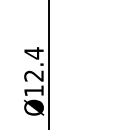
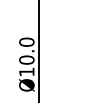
text: (33, 63) -> (26, 50), Ø12.4 -> Ø10.0

